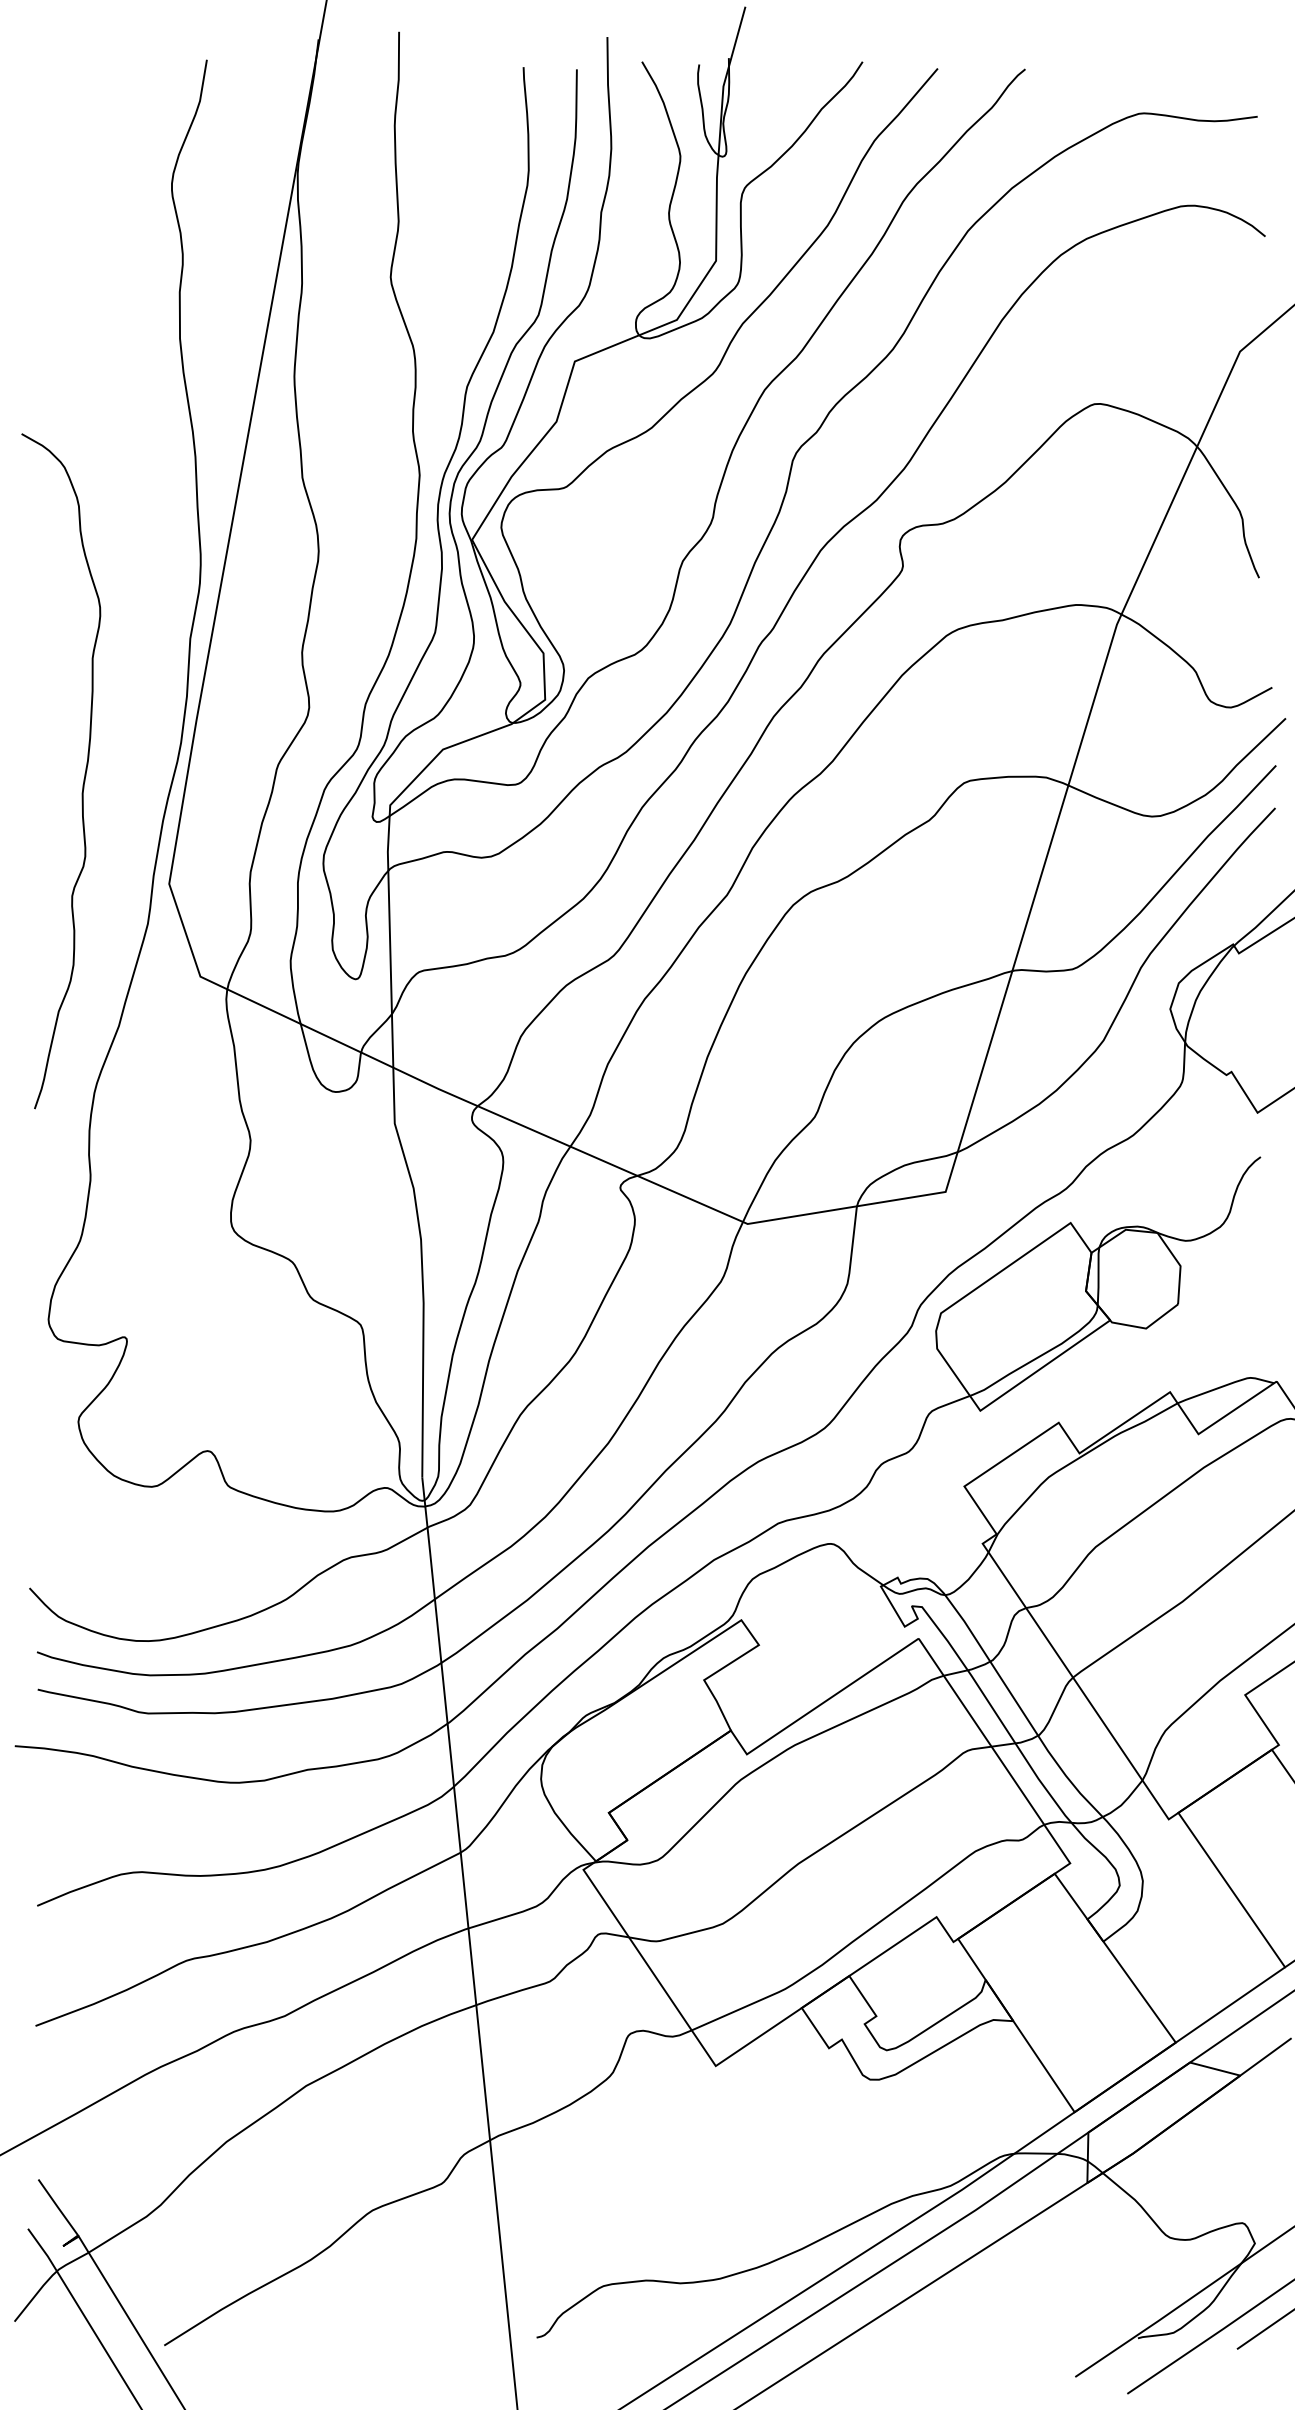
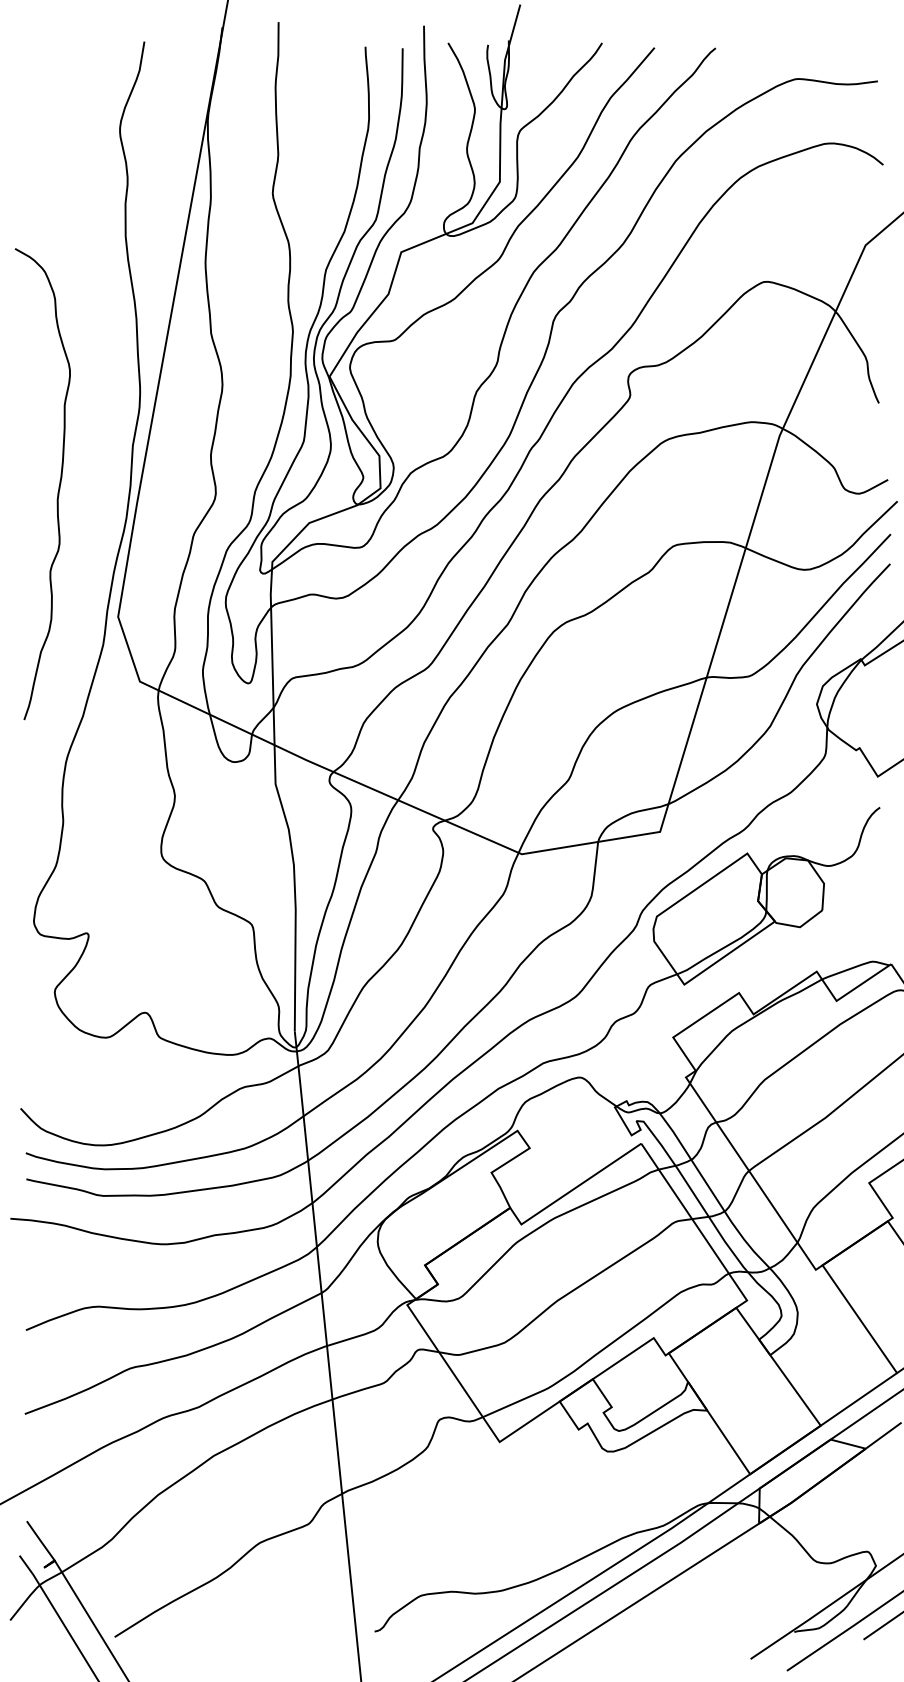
curve: (83, 774) -> (58, 486), moved

